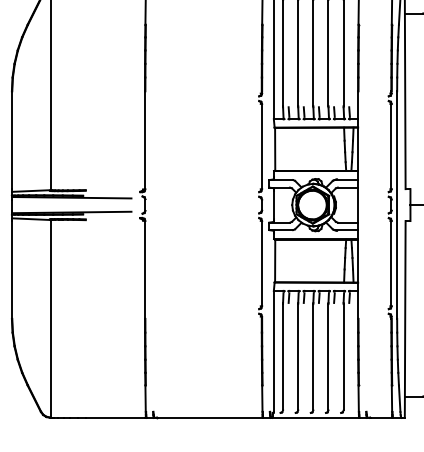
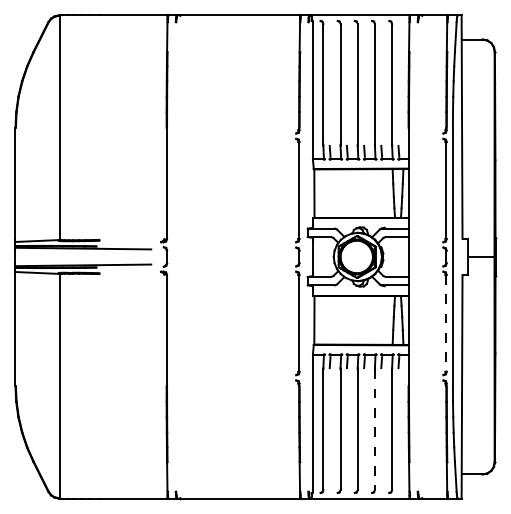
line: (391, 263) -> (446, 323), solid -> dashed
line: (328, 357) -> (374, 430), solid -> dashed

